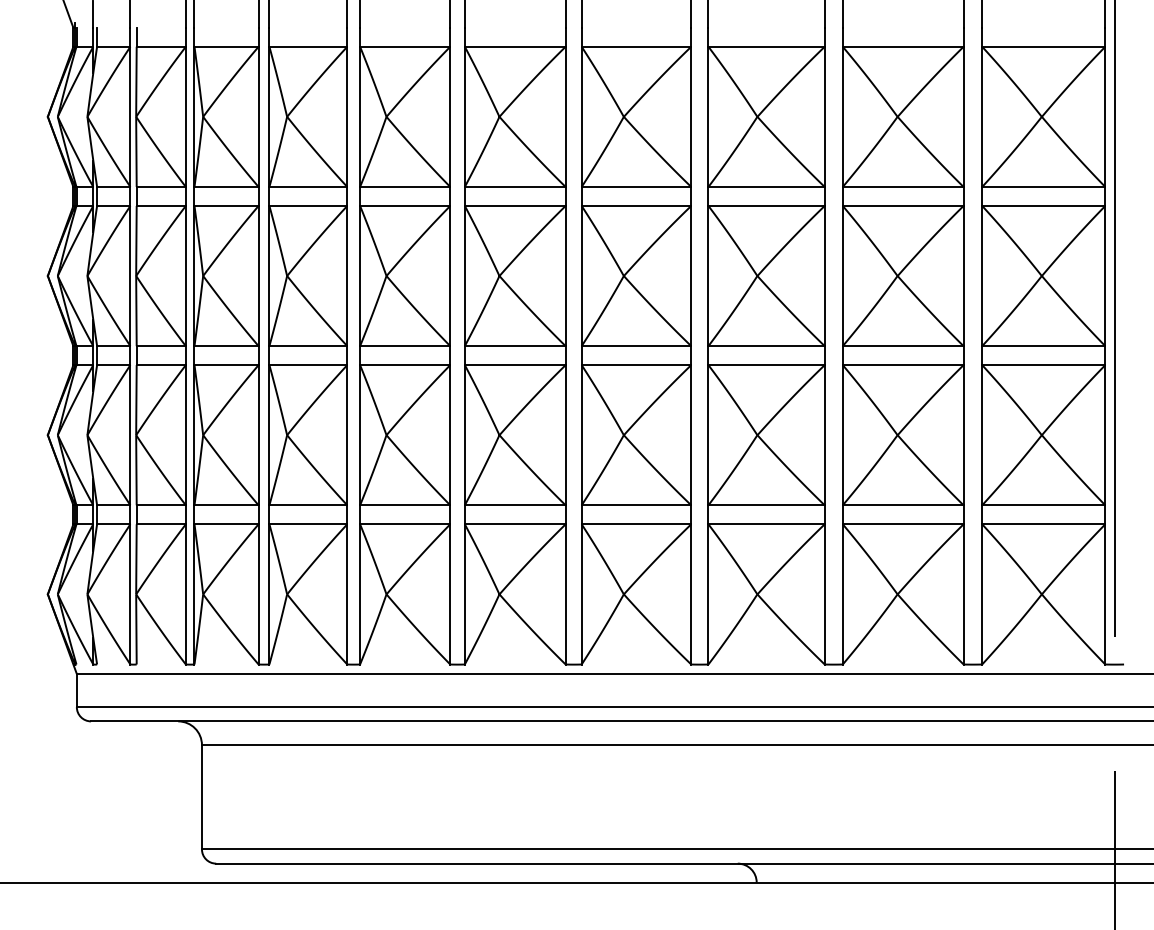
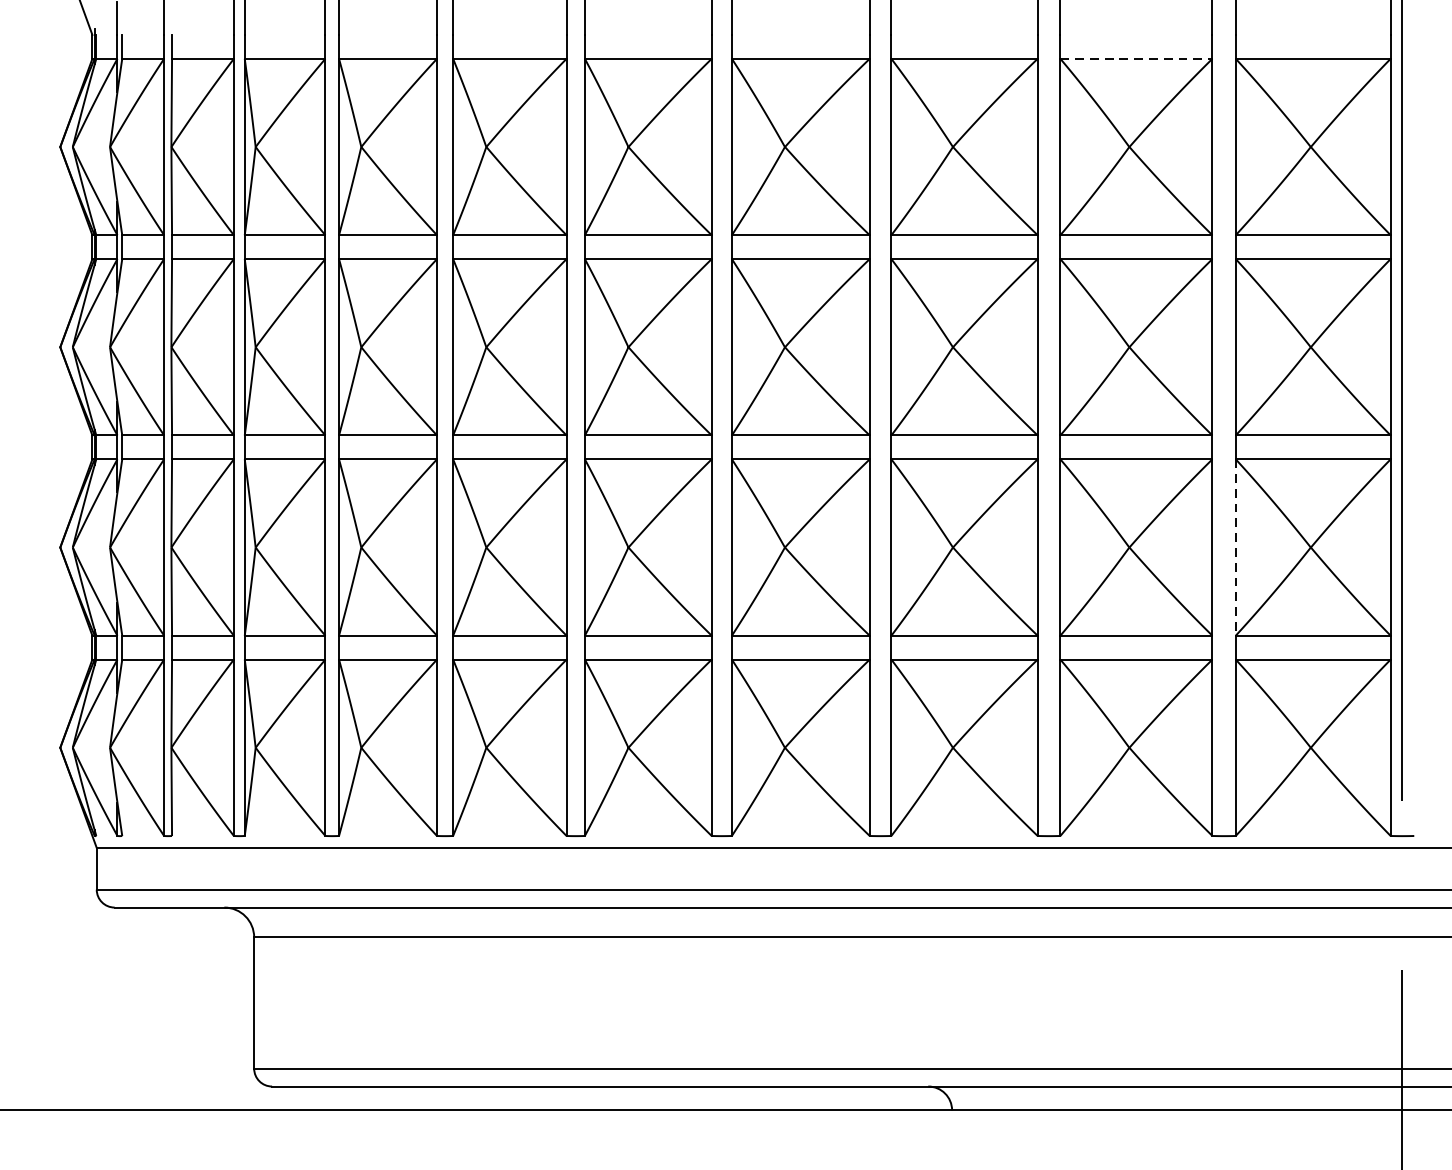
line: (903, 46) -> (1136, 58), solid -> dashed
line: (982, 435) -> (1236, 547), solid -> dashed

